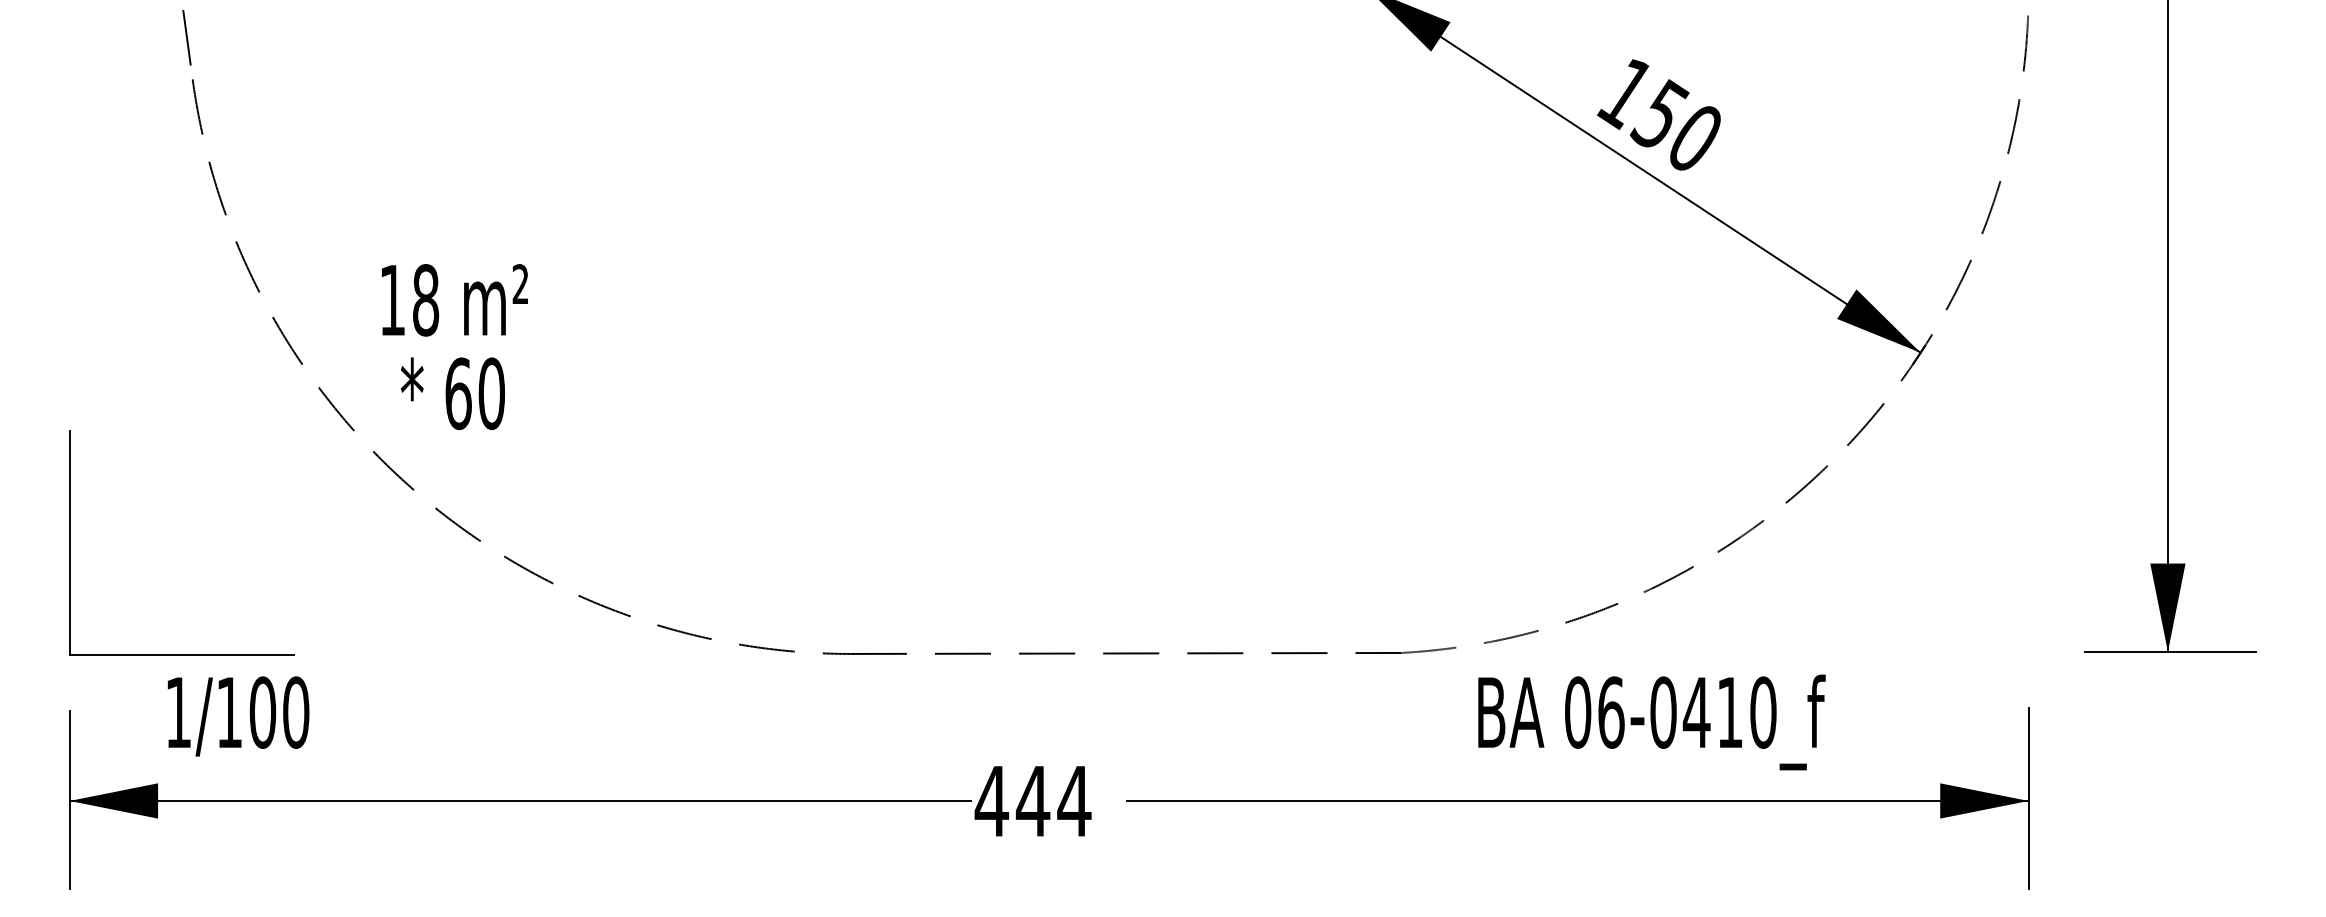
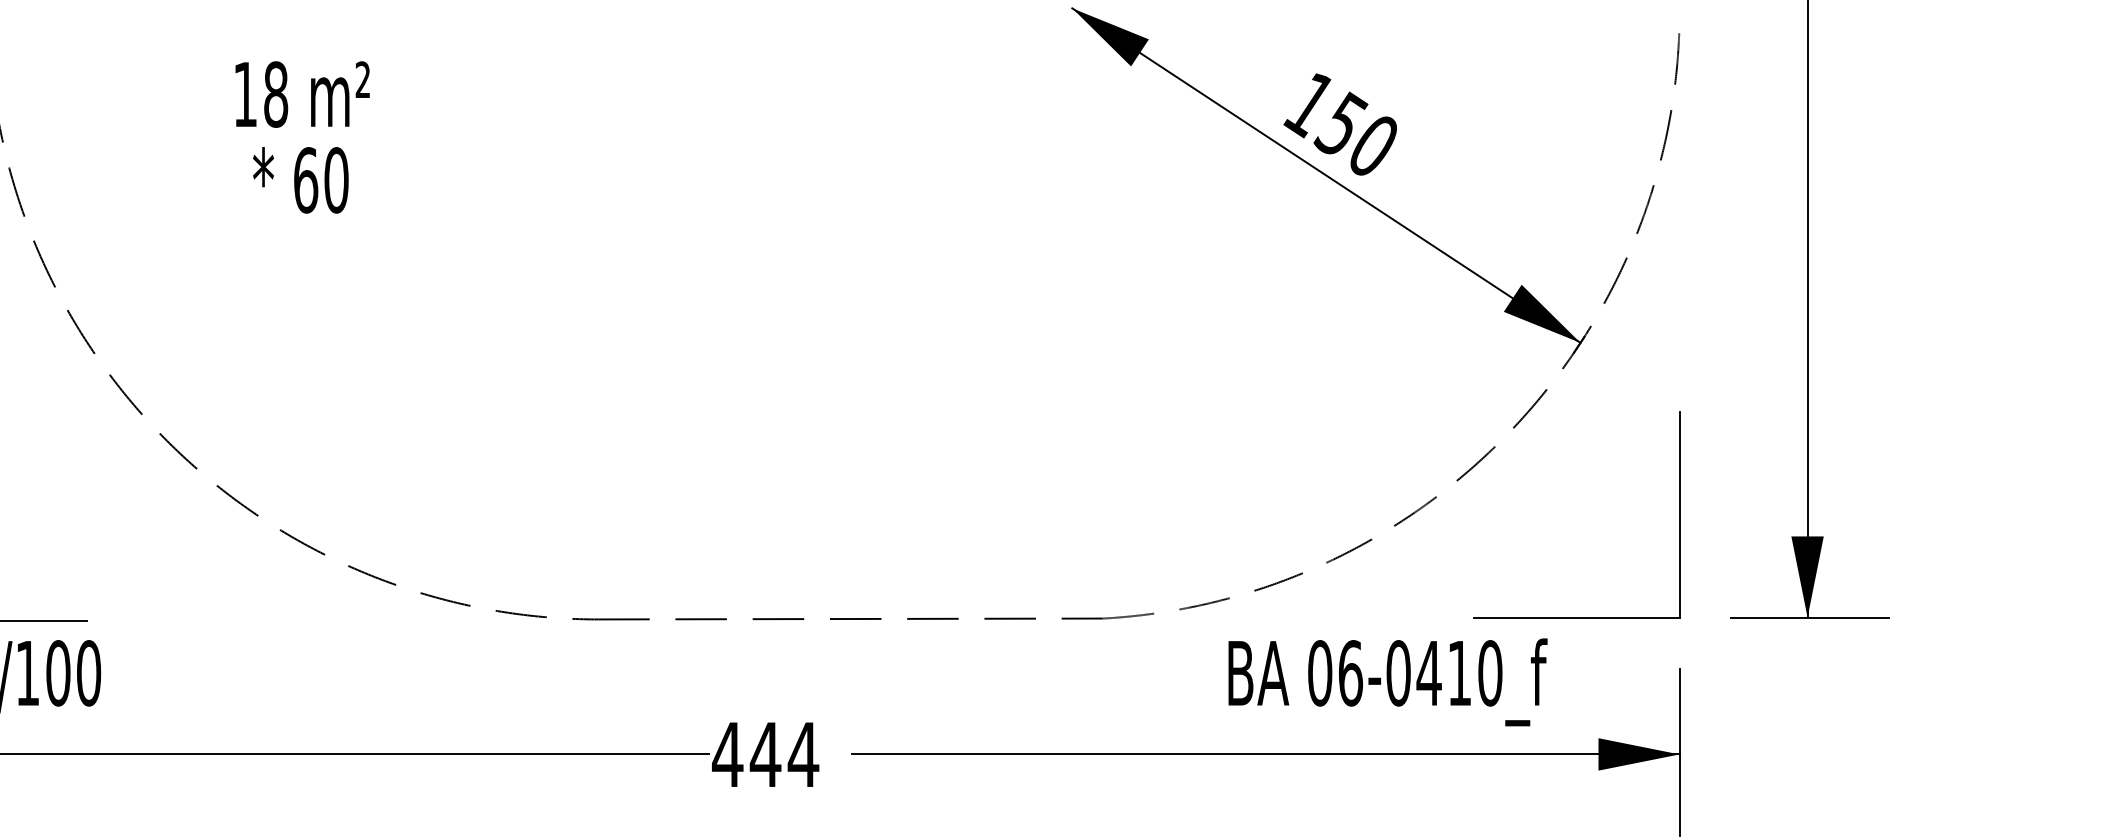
text: (454, 347) -> (302, 137), moved
part: (2028, 539) -> (1679, 514), added
text: (1651, 722) -> (1387, 682), moved

